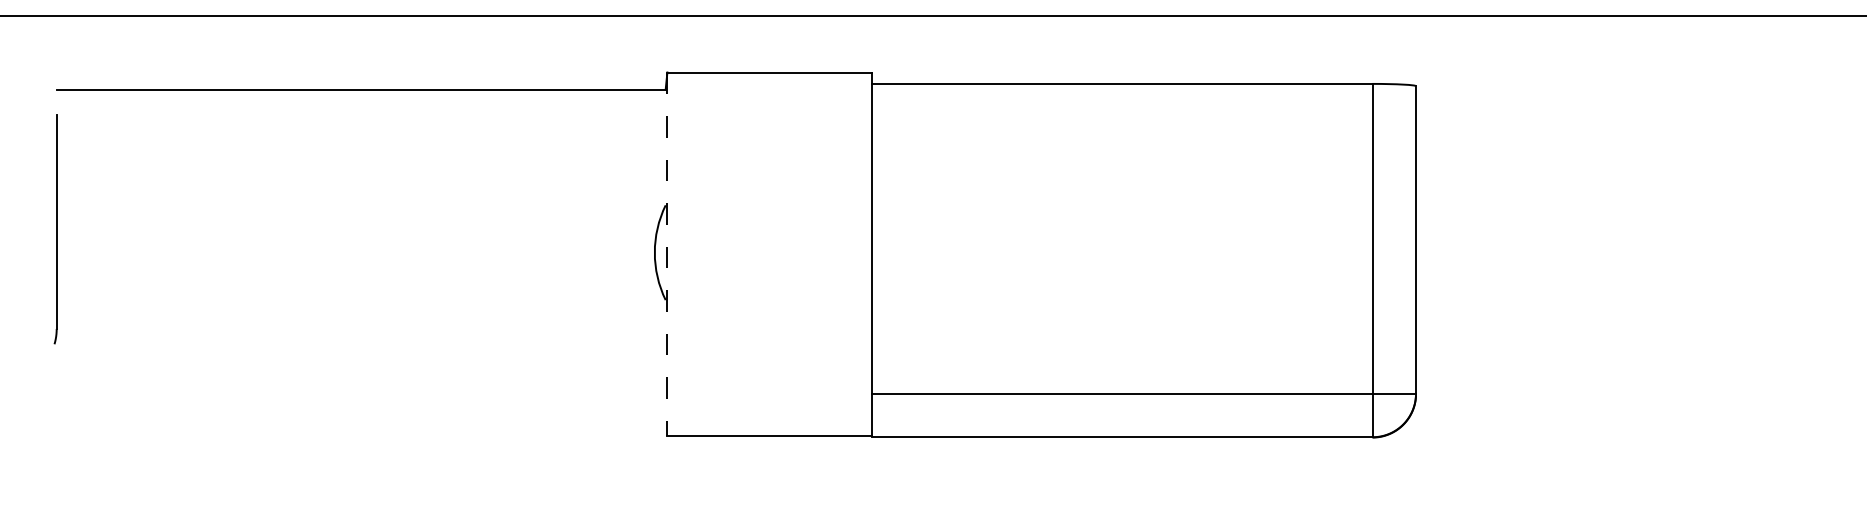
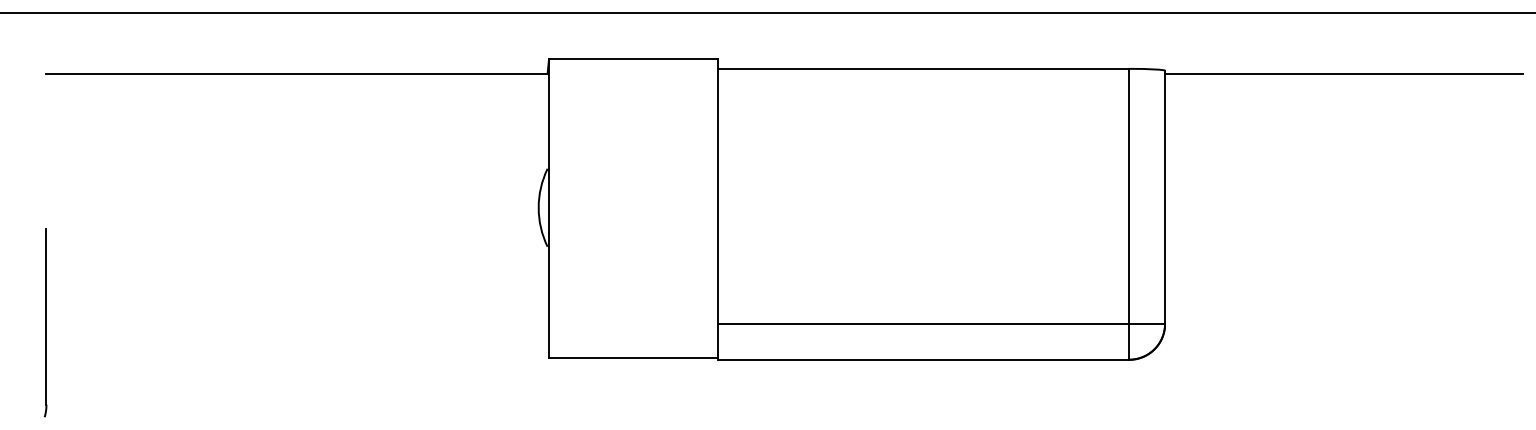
line: (1633, 89) -> (1344, 73), added
part: (55, 229) -> (45, 322), moved
line: (667, 254) -> (549, 209), dashed -> solid

